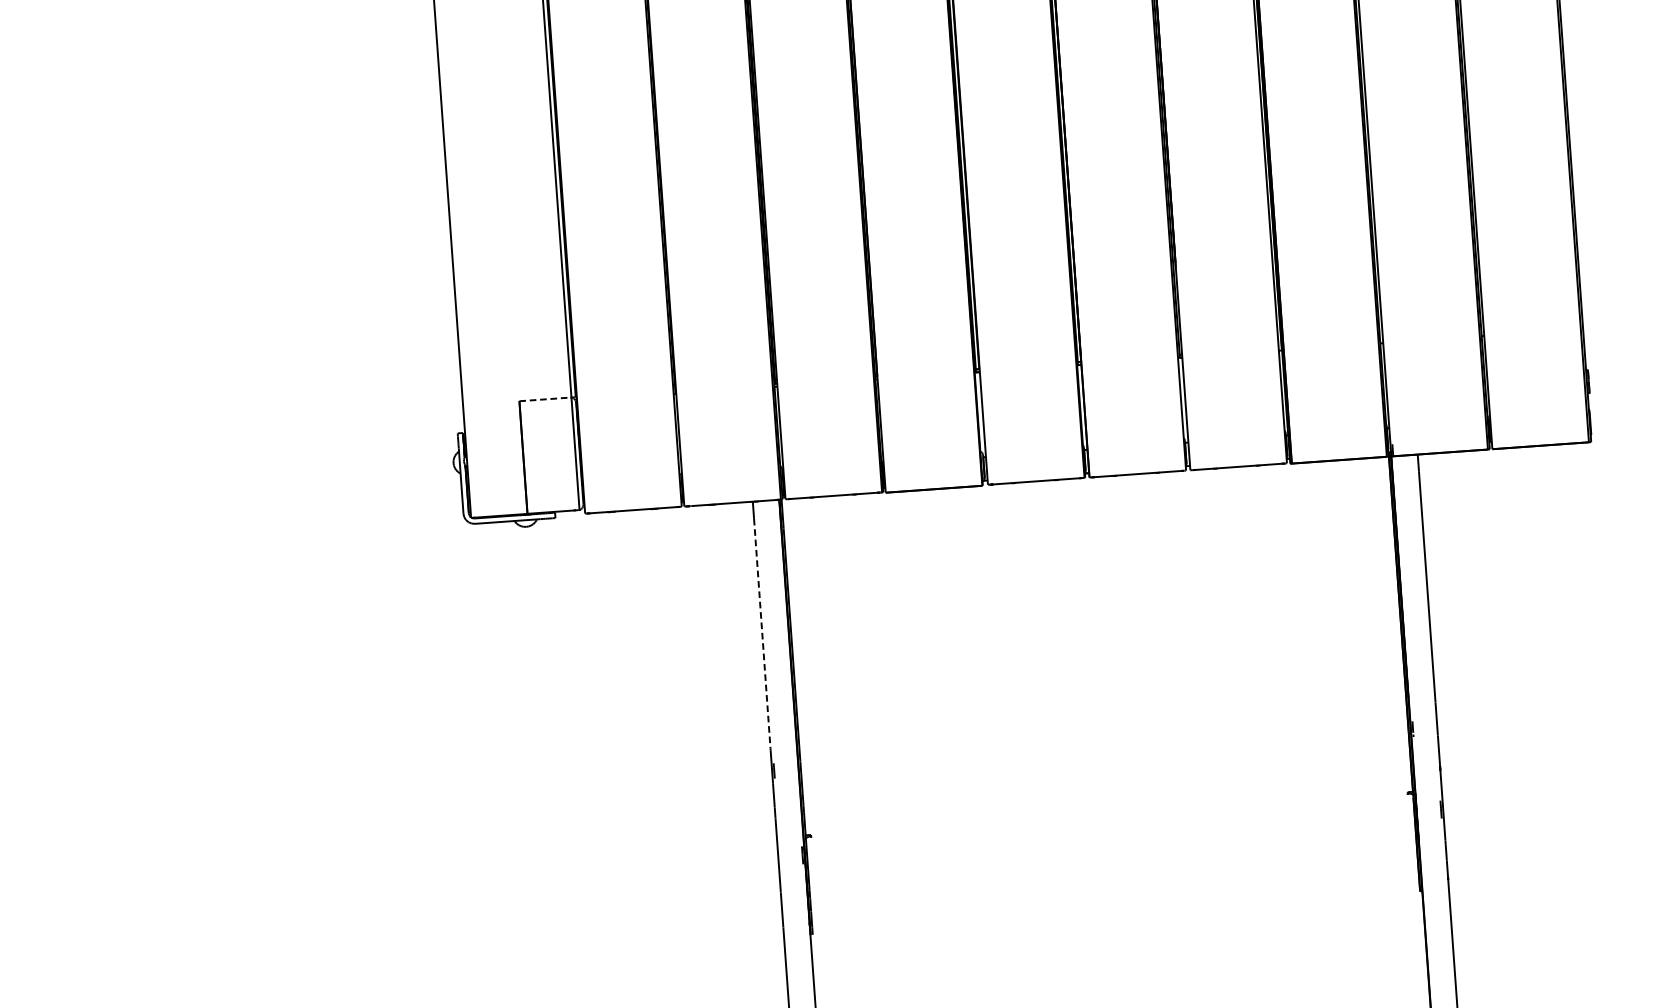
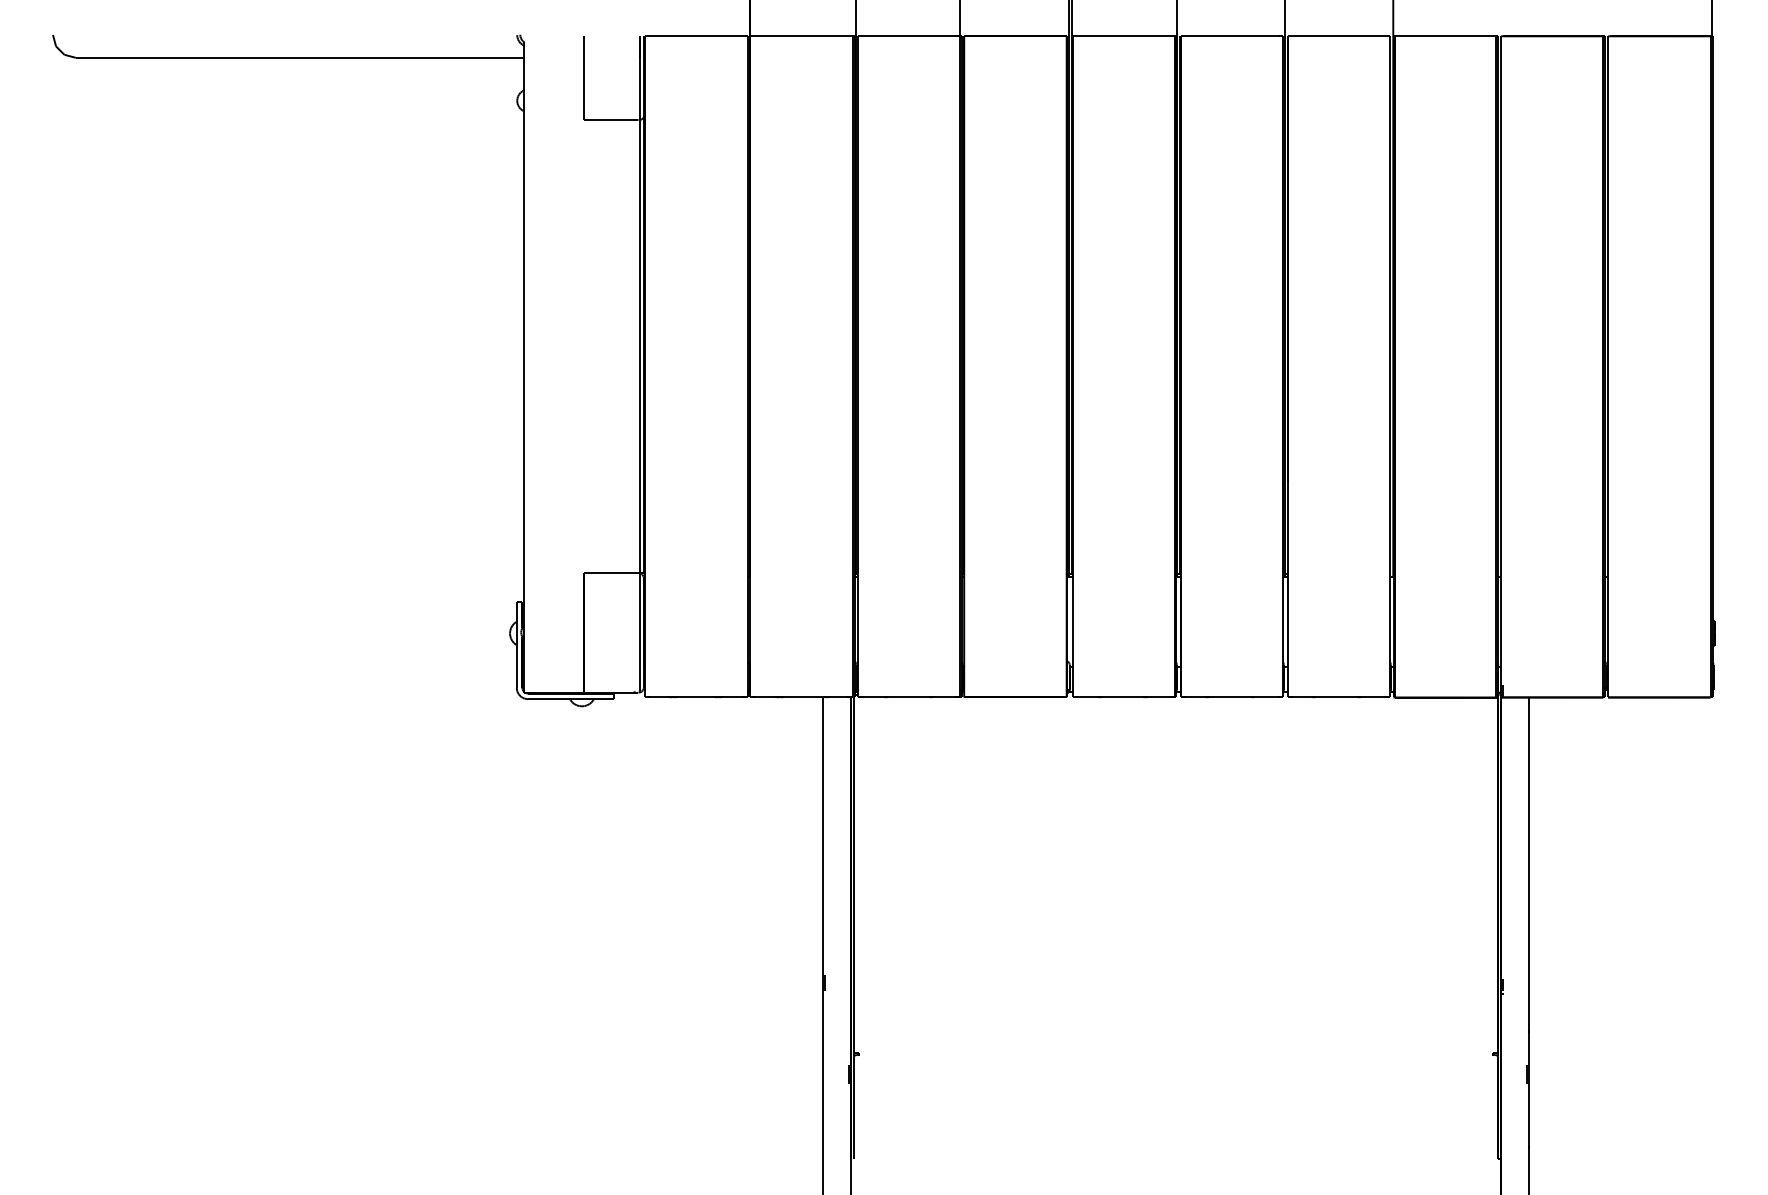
line: (545, 399) -> (611, 573), dashed -> solid
line: (762, 634) -> (823, 837), dashed -> solid

